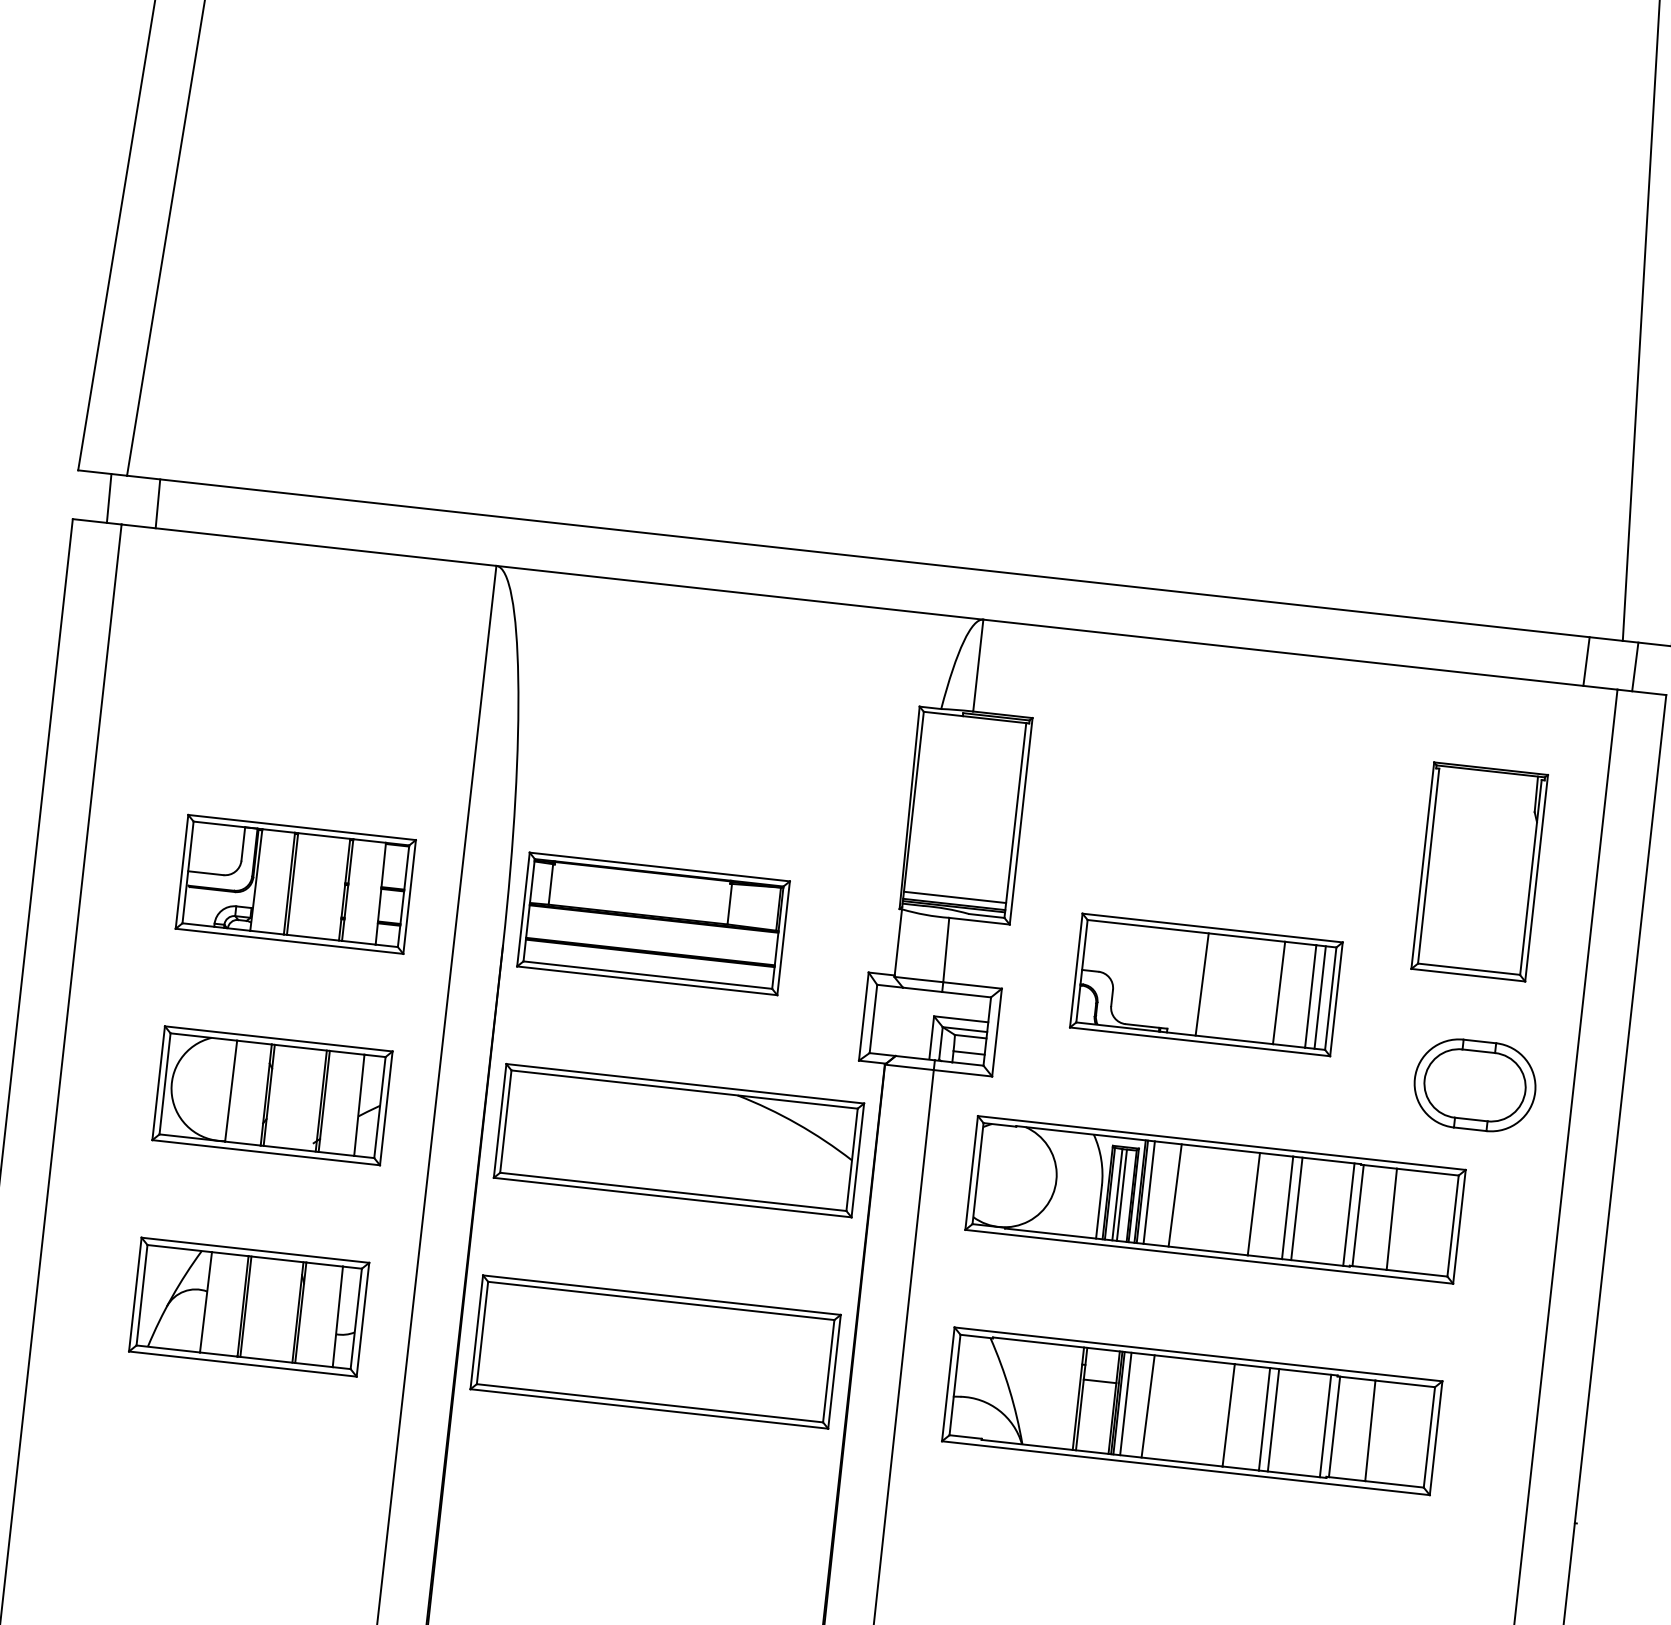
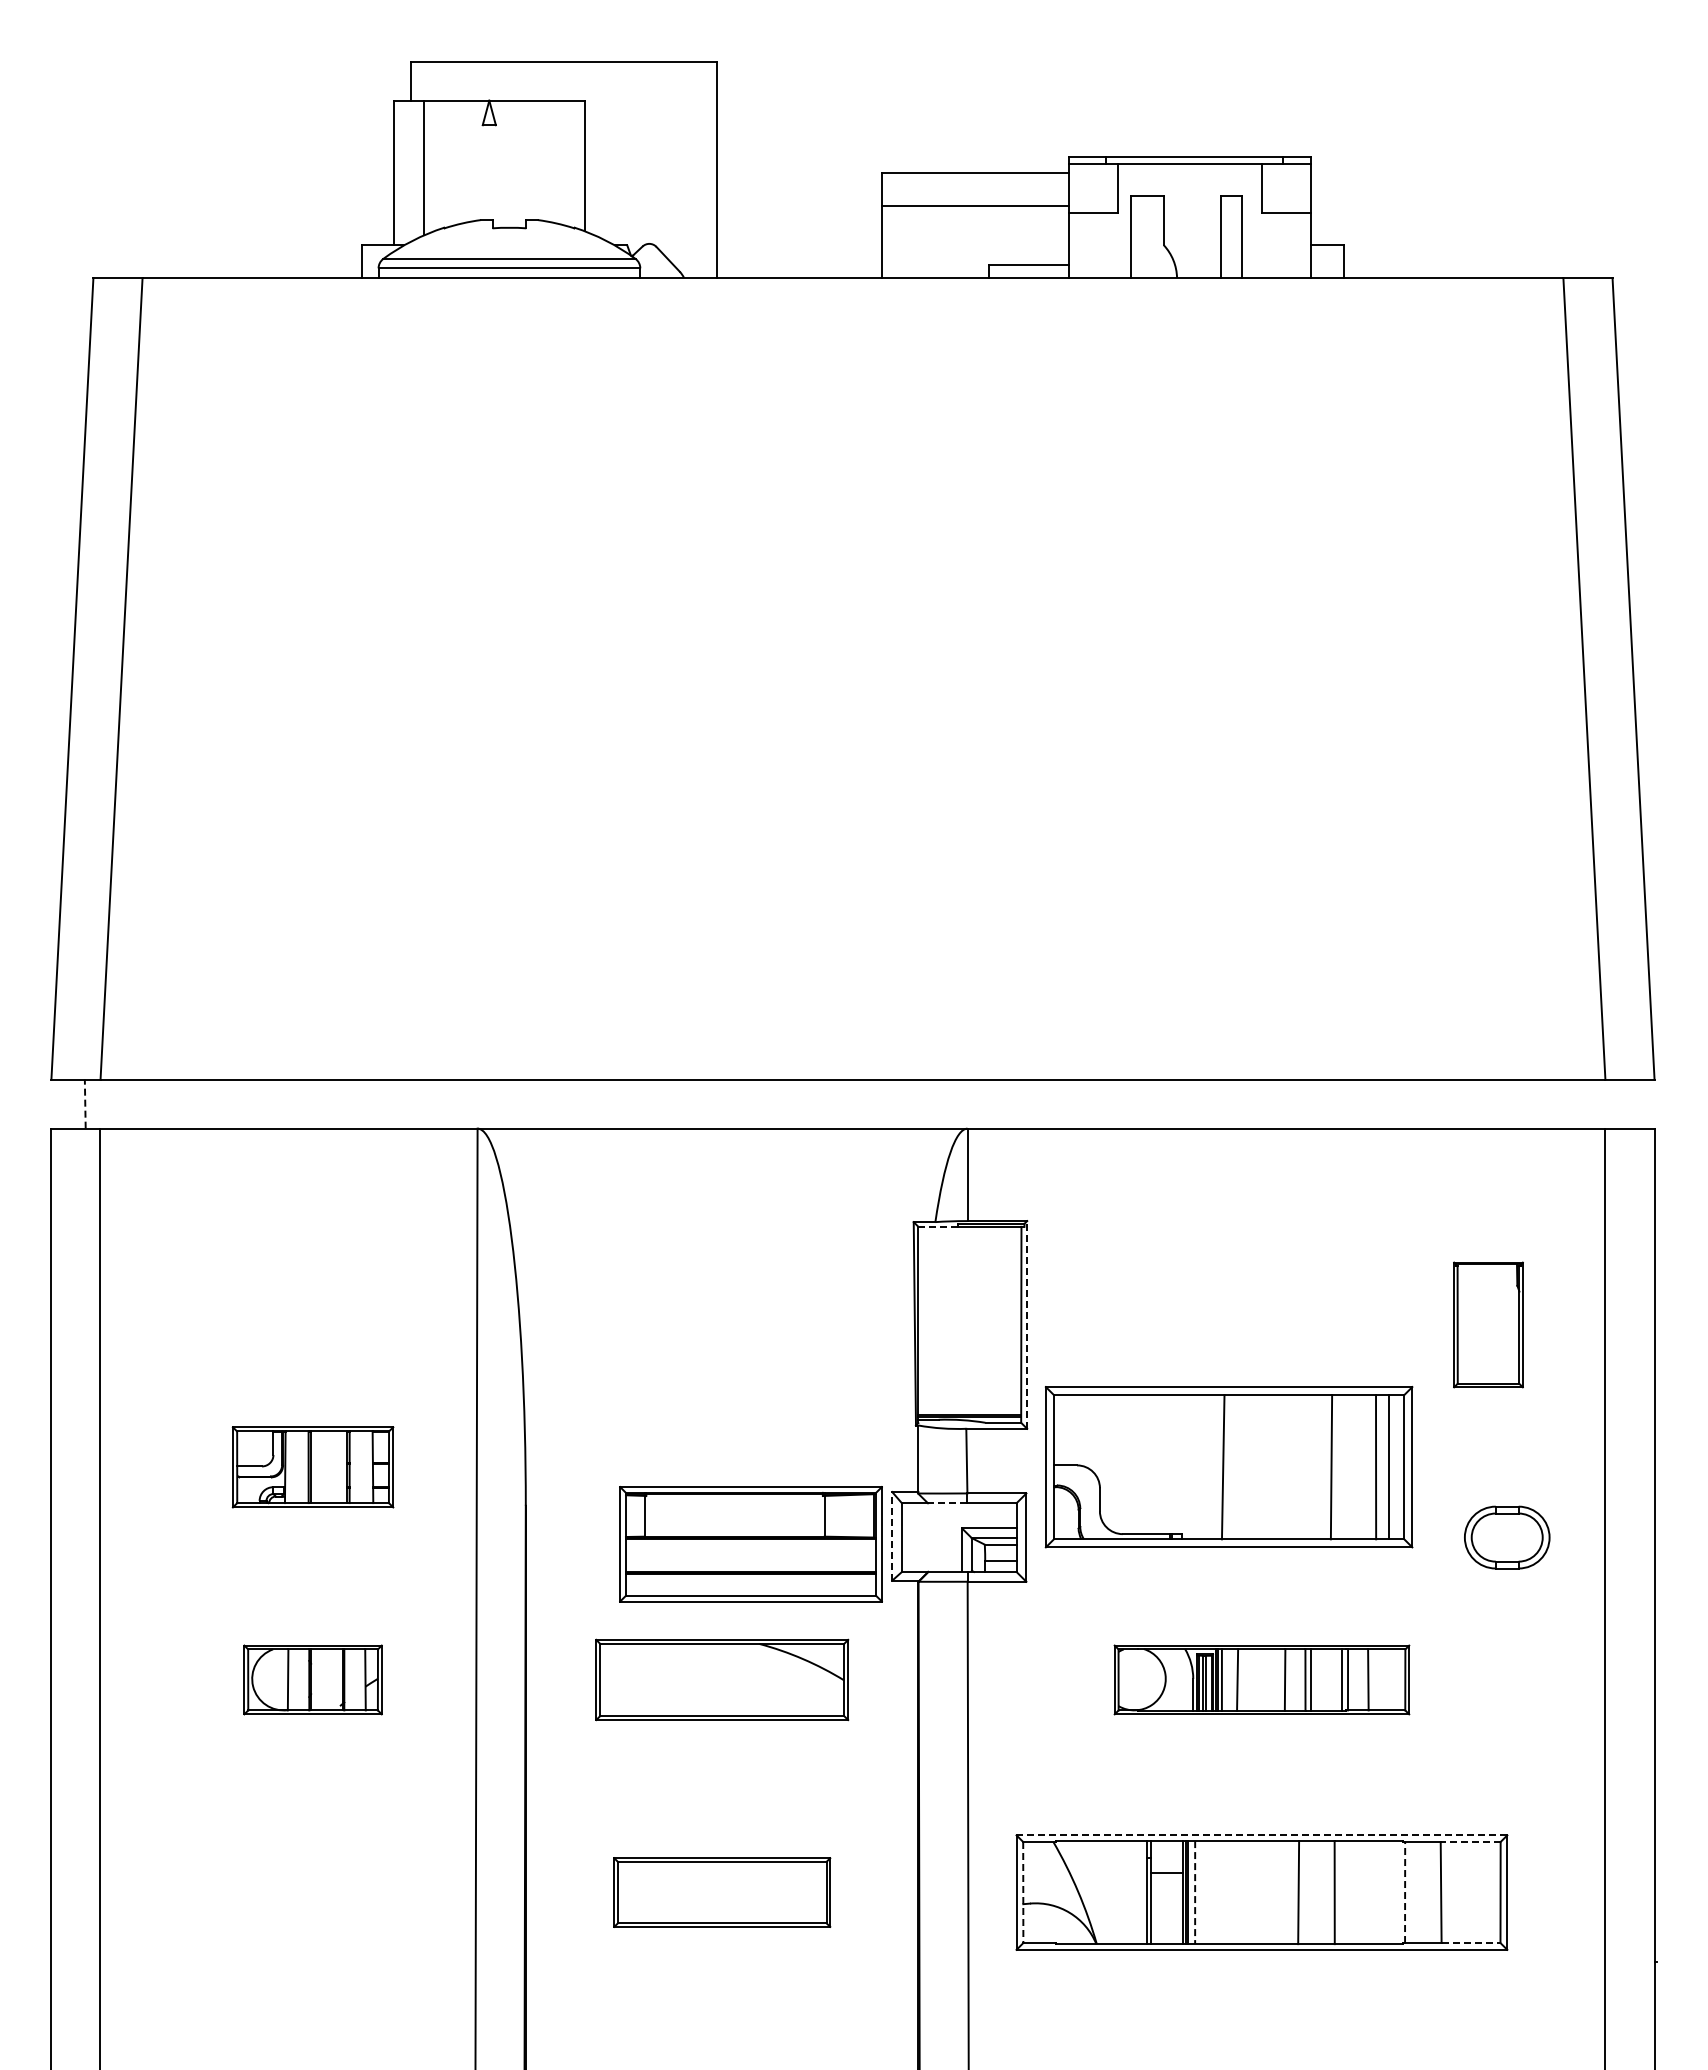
line: (109, 498) -> (85, 1104), solid -> dashed
line: (157, 503) -> (133, 1103), removed
line: (1586, 660) -> (1571, 1103), removed
line: (1635, 666) -> (1620, 1103), removed
line: (943, 713) -> (938, 1226), solid -> dashed
line: (1021, 820) -> (1027, 1324), solid -> dashed
part: (1479, 871) -> (1488, 1324), size x0.6
part: (295, 884) -> (312, 1467), size x0.7
line: (954, 897) -> (969, 1407), removed
part: (652, 924) -> (750, 1544), moved
part: (1206, 985) -> (1229, 1467), size x1.4
line: (922, 990) -> (947, 1503), solid -> dashed
line: (864, 1015) -> (892, 1535), solid -> dashed
part: (1474, 1085) -> (1506, 1537), size x0.7
part: (271, 1095) -> (312, 1679), size x0.6
part: (679, 1140) -> (722, 1679), size x0.7
part: (1215, 1199) -> (1261, 1679), size x0.6
part: (248, 1307) -> (312, 1892), removed
part: (656, 1351) -> (722, 1892), size x0.6
line: (1198, 1354) -> (1261, 1835), solid -> dashed
line: (1405, 1384) -> (1470, 1842), solid -> dashed
line: (955, 1385) -> (1023, 1892), solid -> dashed
line: (1126, 1403) -> (1195, 1892), solid -> dashed
line: (1148, 1406) -> (1217, 1892), removed
line: (1273, 1420) -> (1343, 1892), removed
line: (1325, 1425) -> (1396, 1892), removed
line: (1334, 1426) -> (1405, 1892), solid -> dashed
line: (1394, 1484) -> (1471, 1943), solid -> dashed

